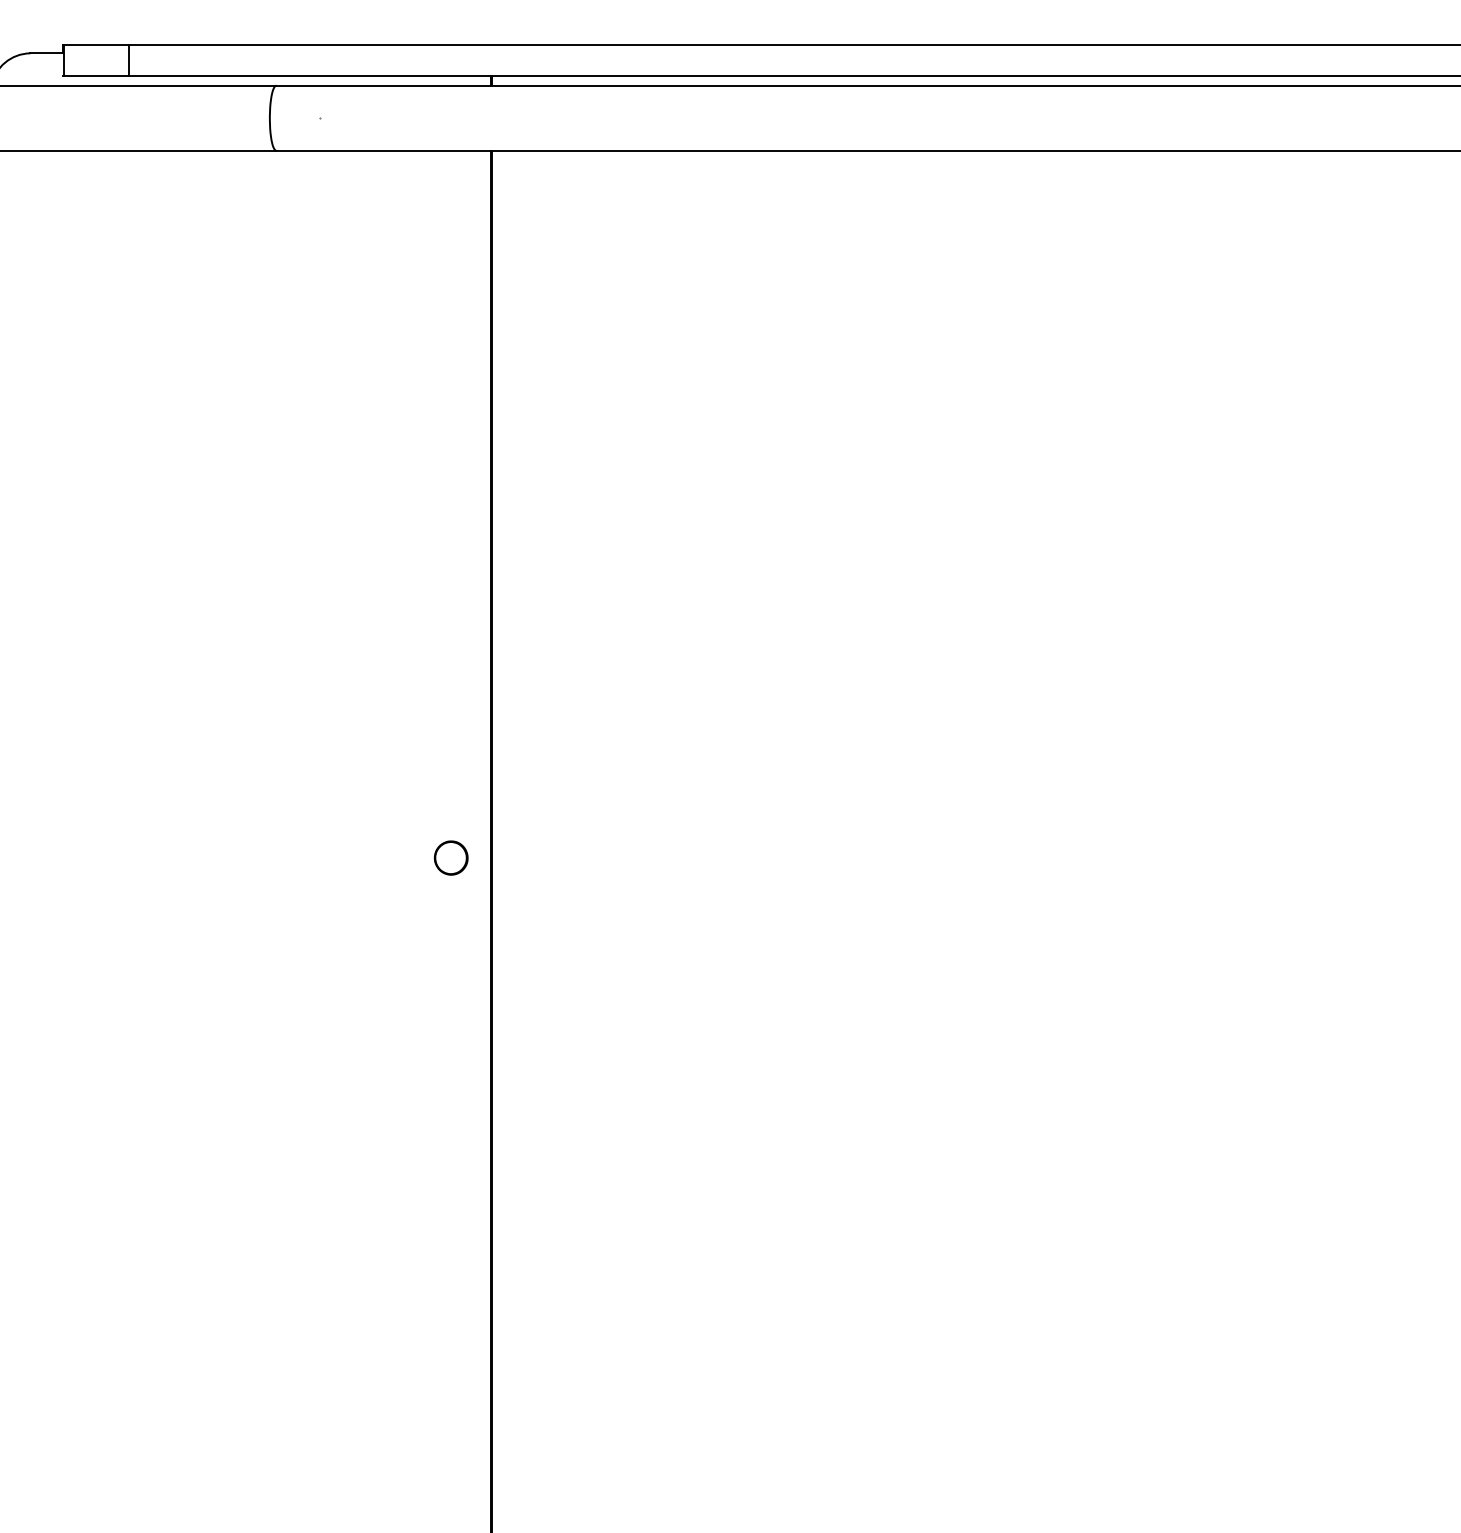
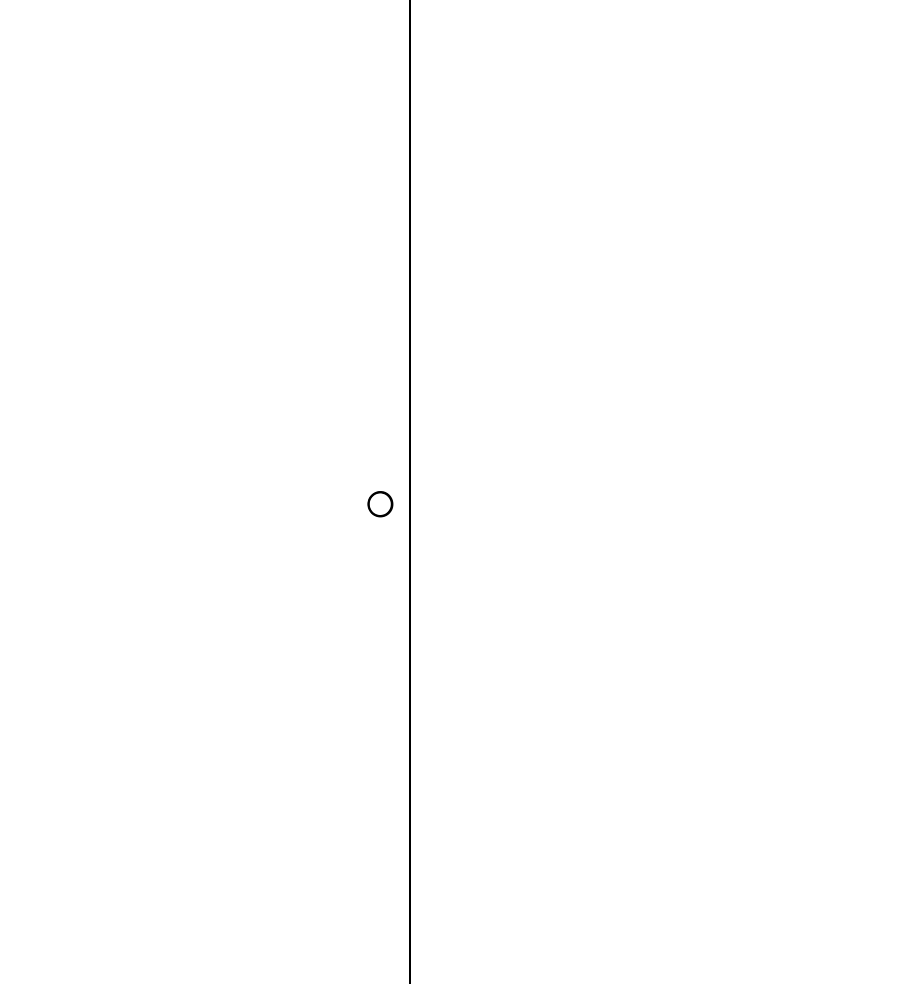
part: (450, 857) -> (379, 503), moved

